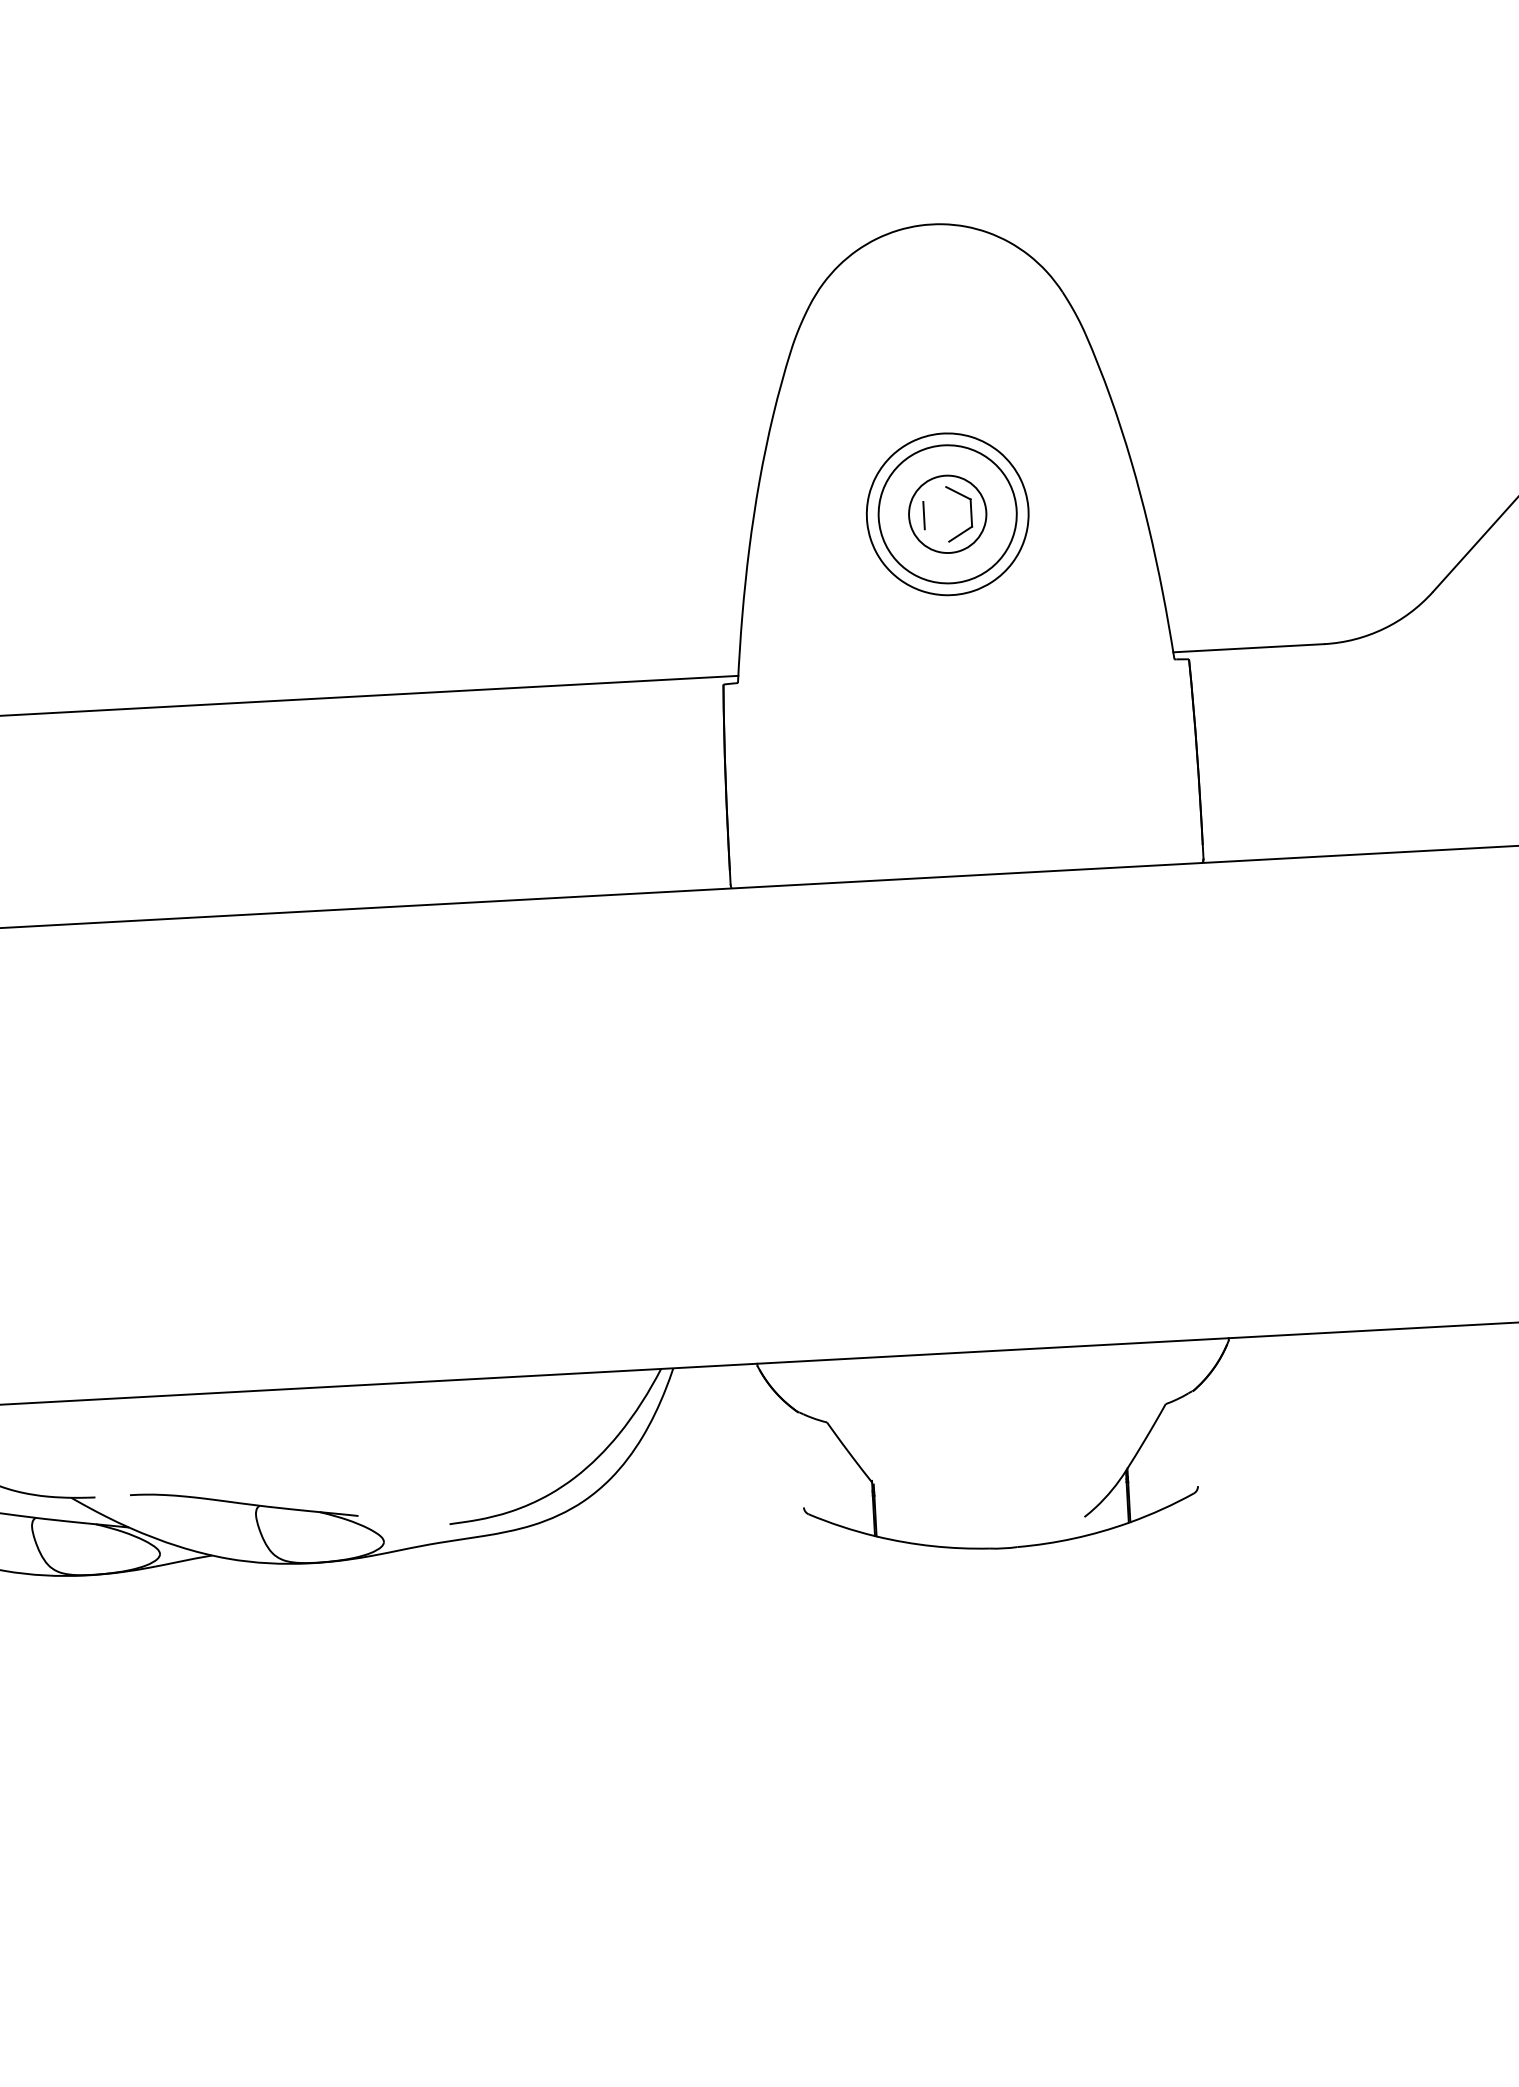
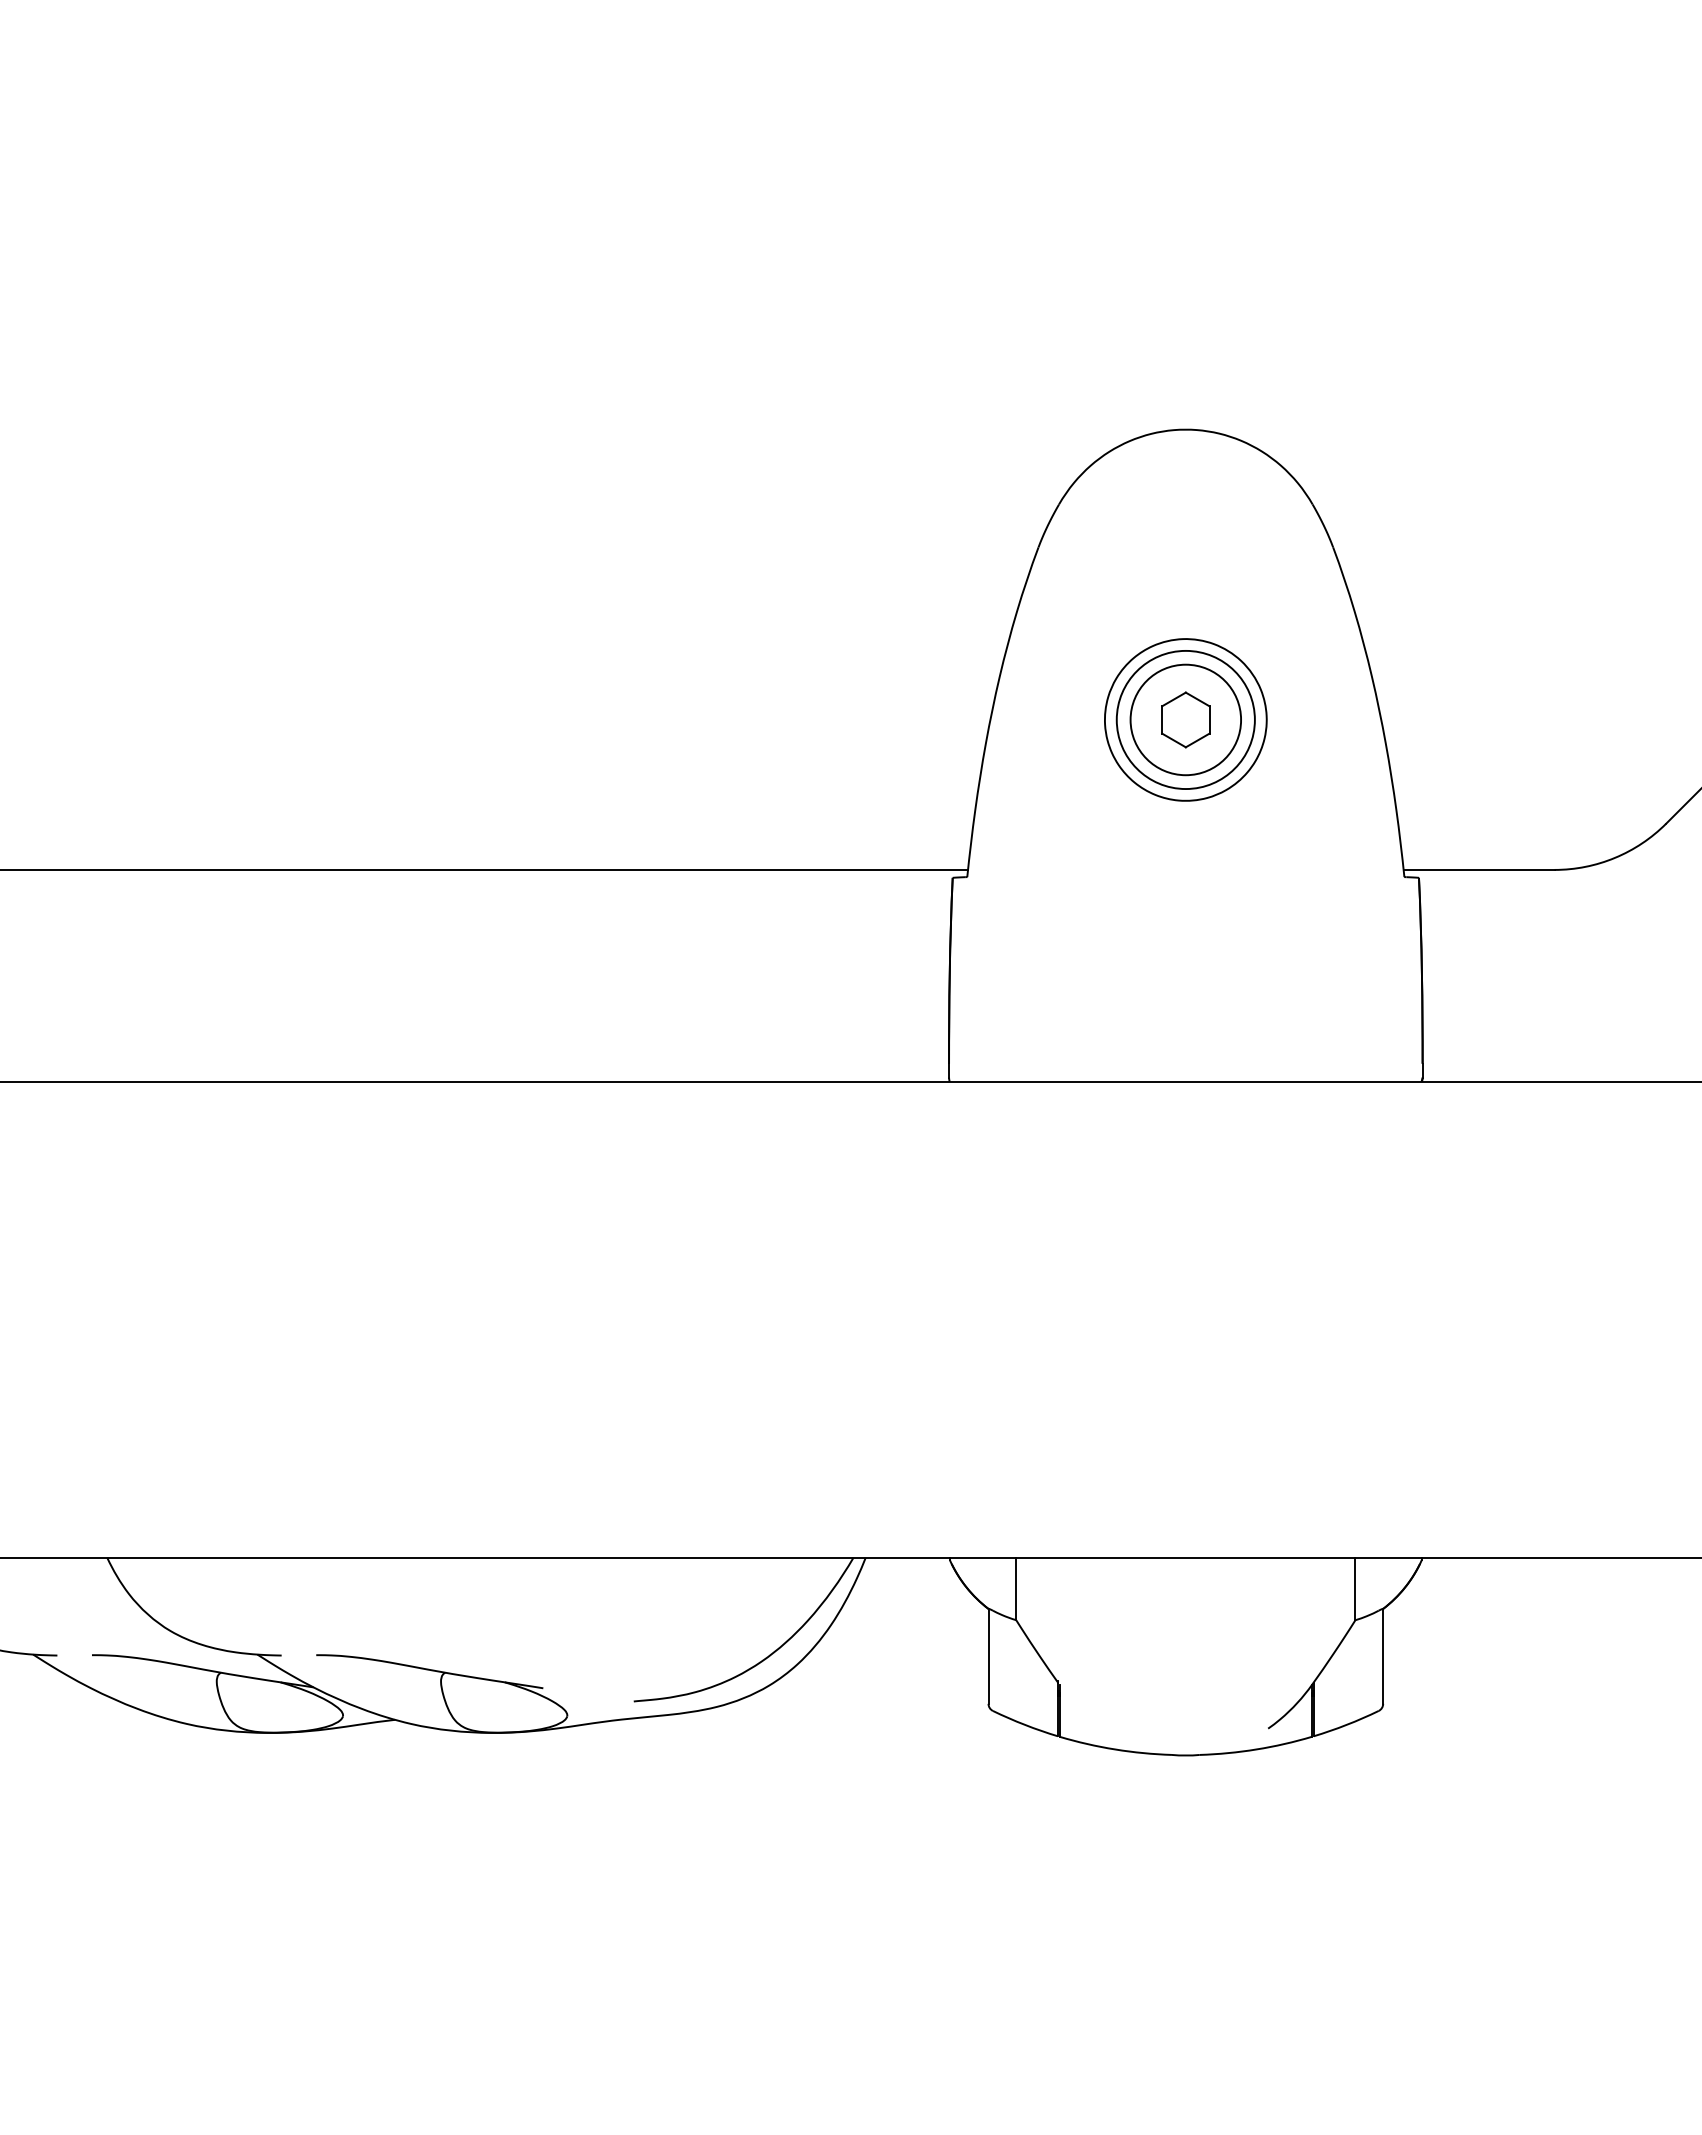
line: (934, 494) -> (1173, 699), added
circle: (947, 513) -> (1185, 719), size x1.43
line: (936, 535) -> (1173, 740), added
line: (1164, 1372) -> (1355, 1588), added
line: (825, 1390) -> (1016, 1588), added
line: (1195, 1438) -> (1383, 1656), added
line: (801, 1460) -> (988, 1656), added

